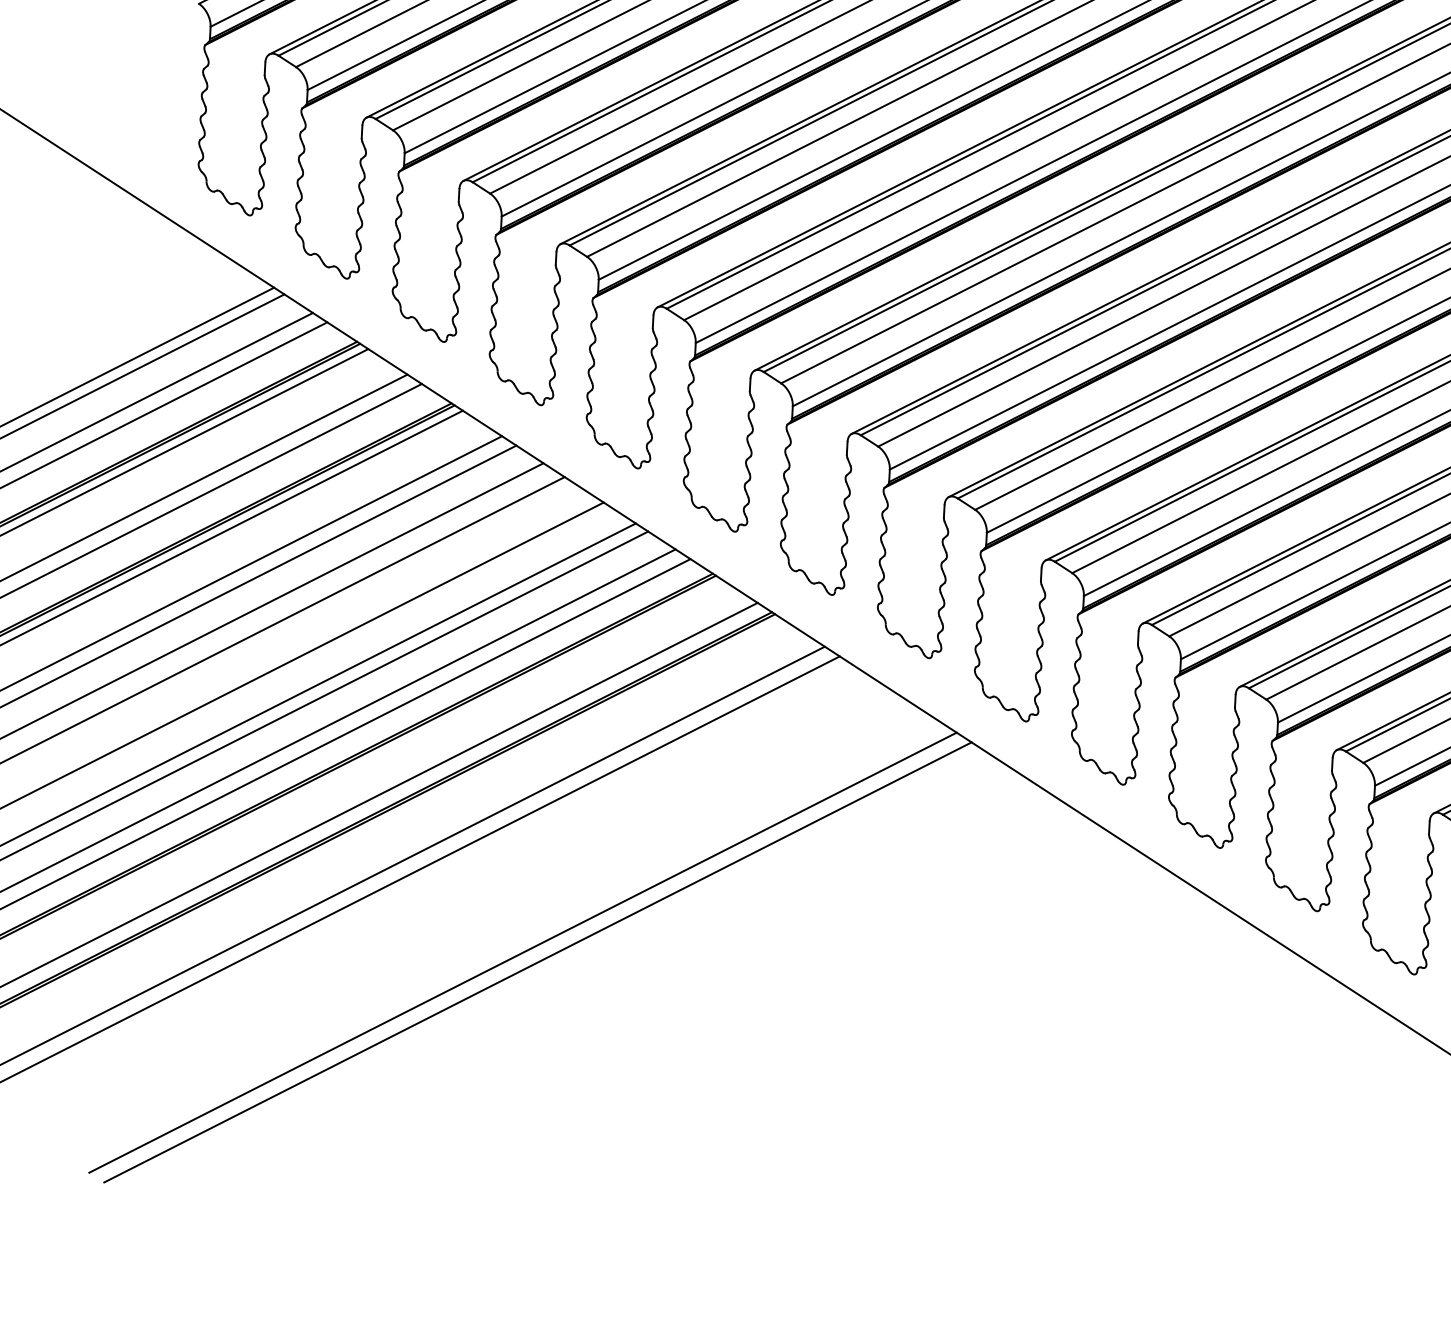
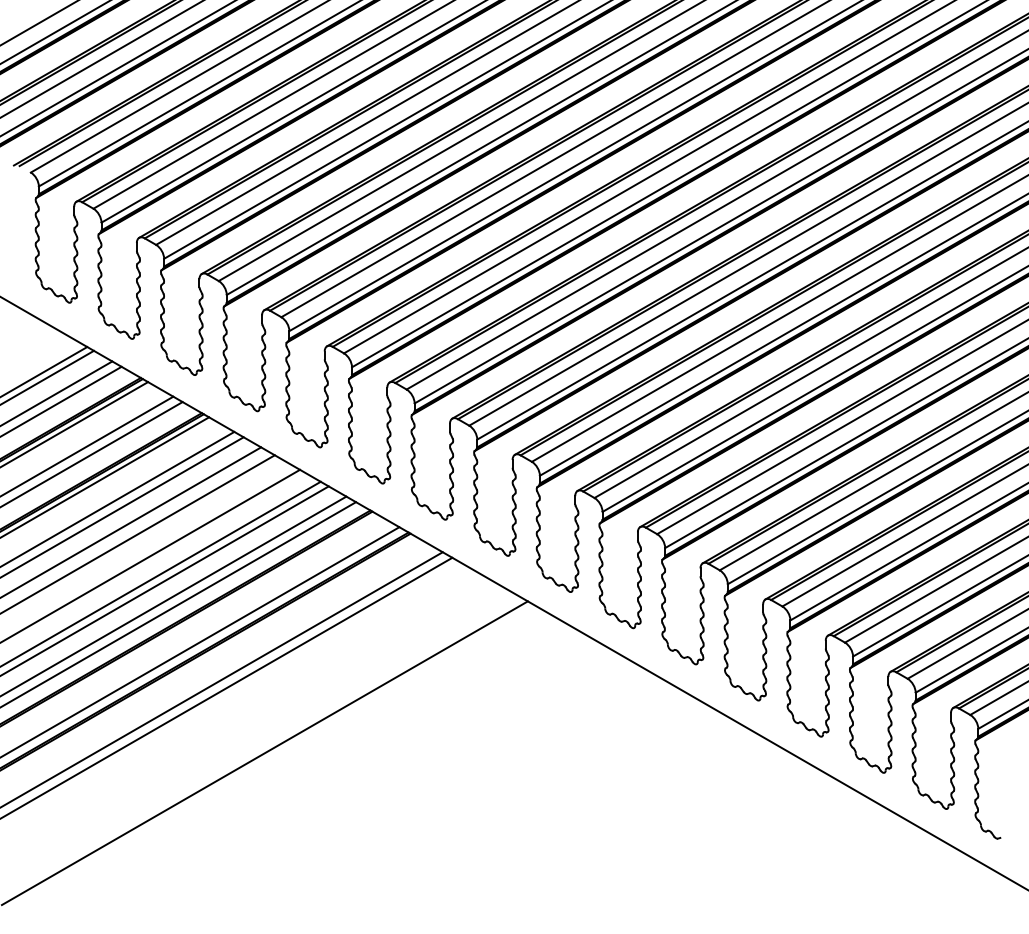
line: (537, 961) -> (274, 758), removed

